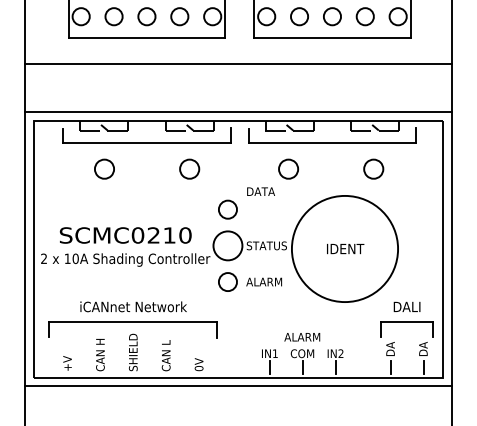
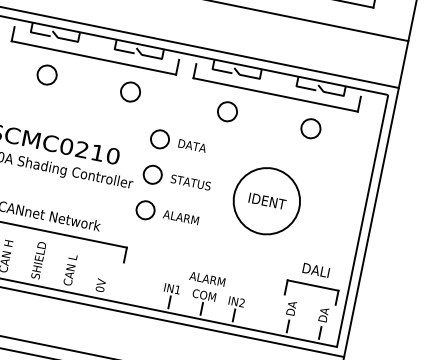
text: (260, 191) -> (191, 145), moved
circle: (227, 245) -> (152, 174), size x0.62
circle: (344, 248) -> (266, 200), size x0.62

